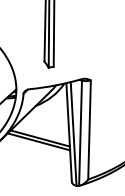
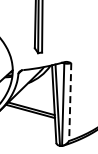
line: (89, 130) -> (70, 102), solid -> dashed

